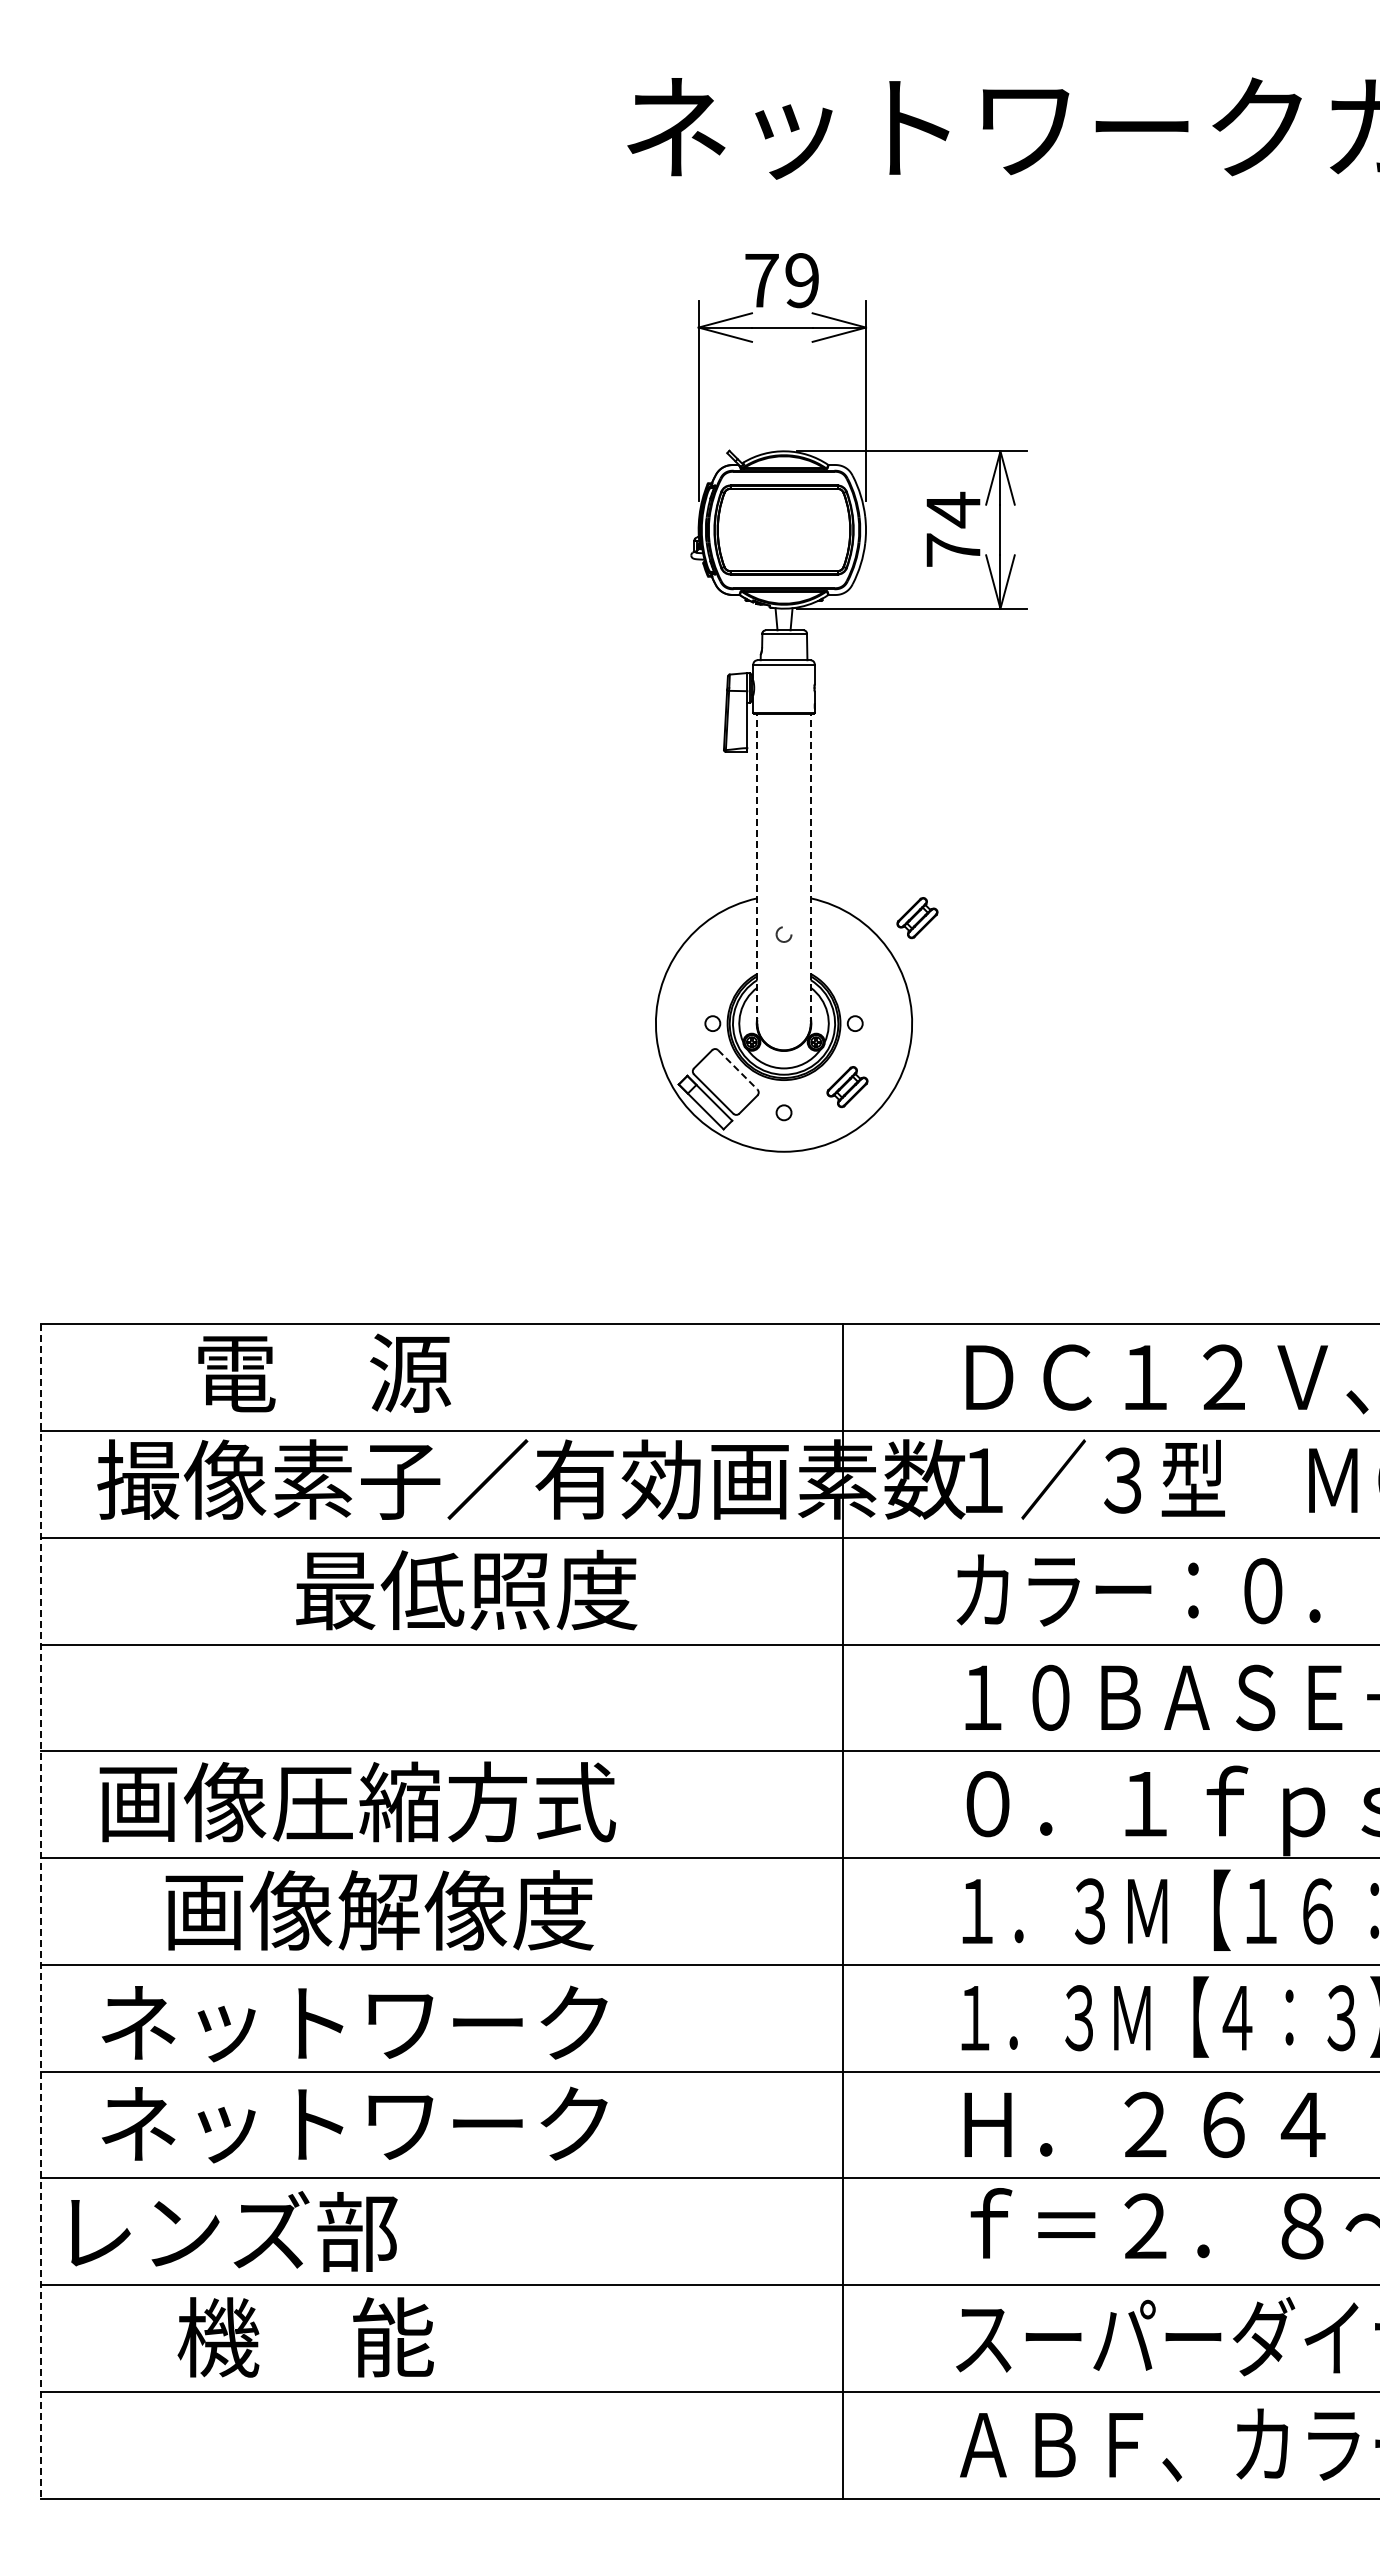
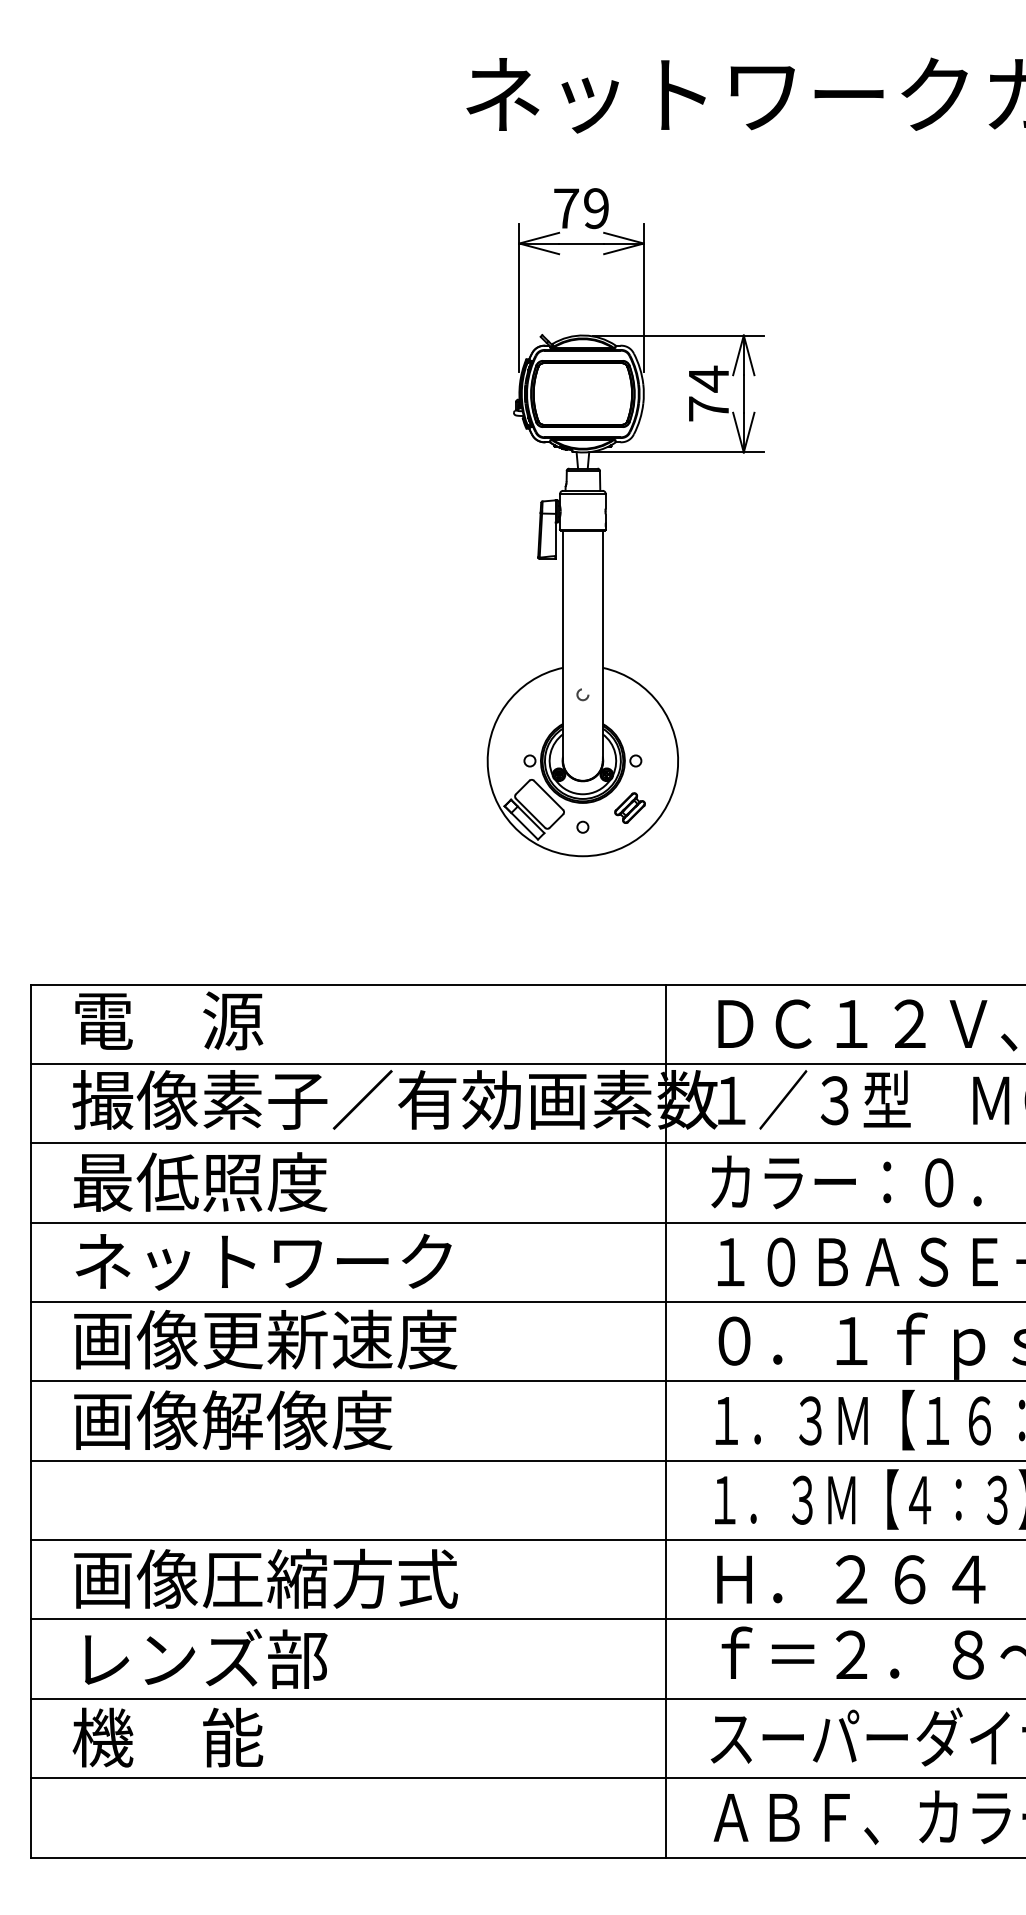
line: (757, 868) -> (563, 645), dashed -> solid
line: (810, 868) -> (602, 645), dashed -> solid
part: (917, 918) -> (682, 682), removed
line: (737, 1069) -> (548, 795), dashed -> solid
text: (324, 1372) -> (169, 1020), moved
text: (466, 1589) -> (200, 1181), moved
text: (443, 1801) -> (329, 1339), 画像圧縮方式 -> 画像更新速度
text: (379, 1910) -> (233, 1420), moved
line: (843, 1911) -> (665, 1421), moved
line: (41, 1912) -> (30, 1421), dashed -> solid
text: (354, 2023) -> (263, 1261), moved
text: (357, 2123) -> (265, 1578), ネットワーク -> 画像圧縮方式
text: (234, 2231) -> (206, 1658), moved
text: (305, 2337) -> (167, 1737), moved

